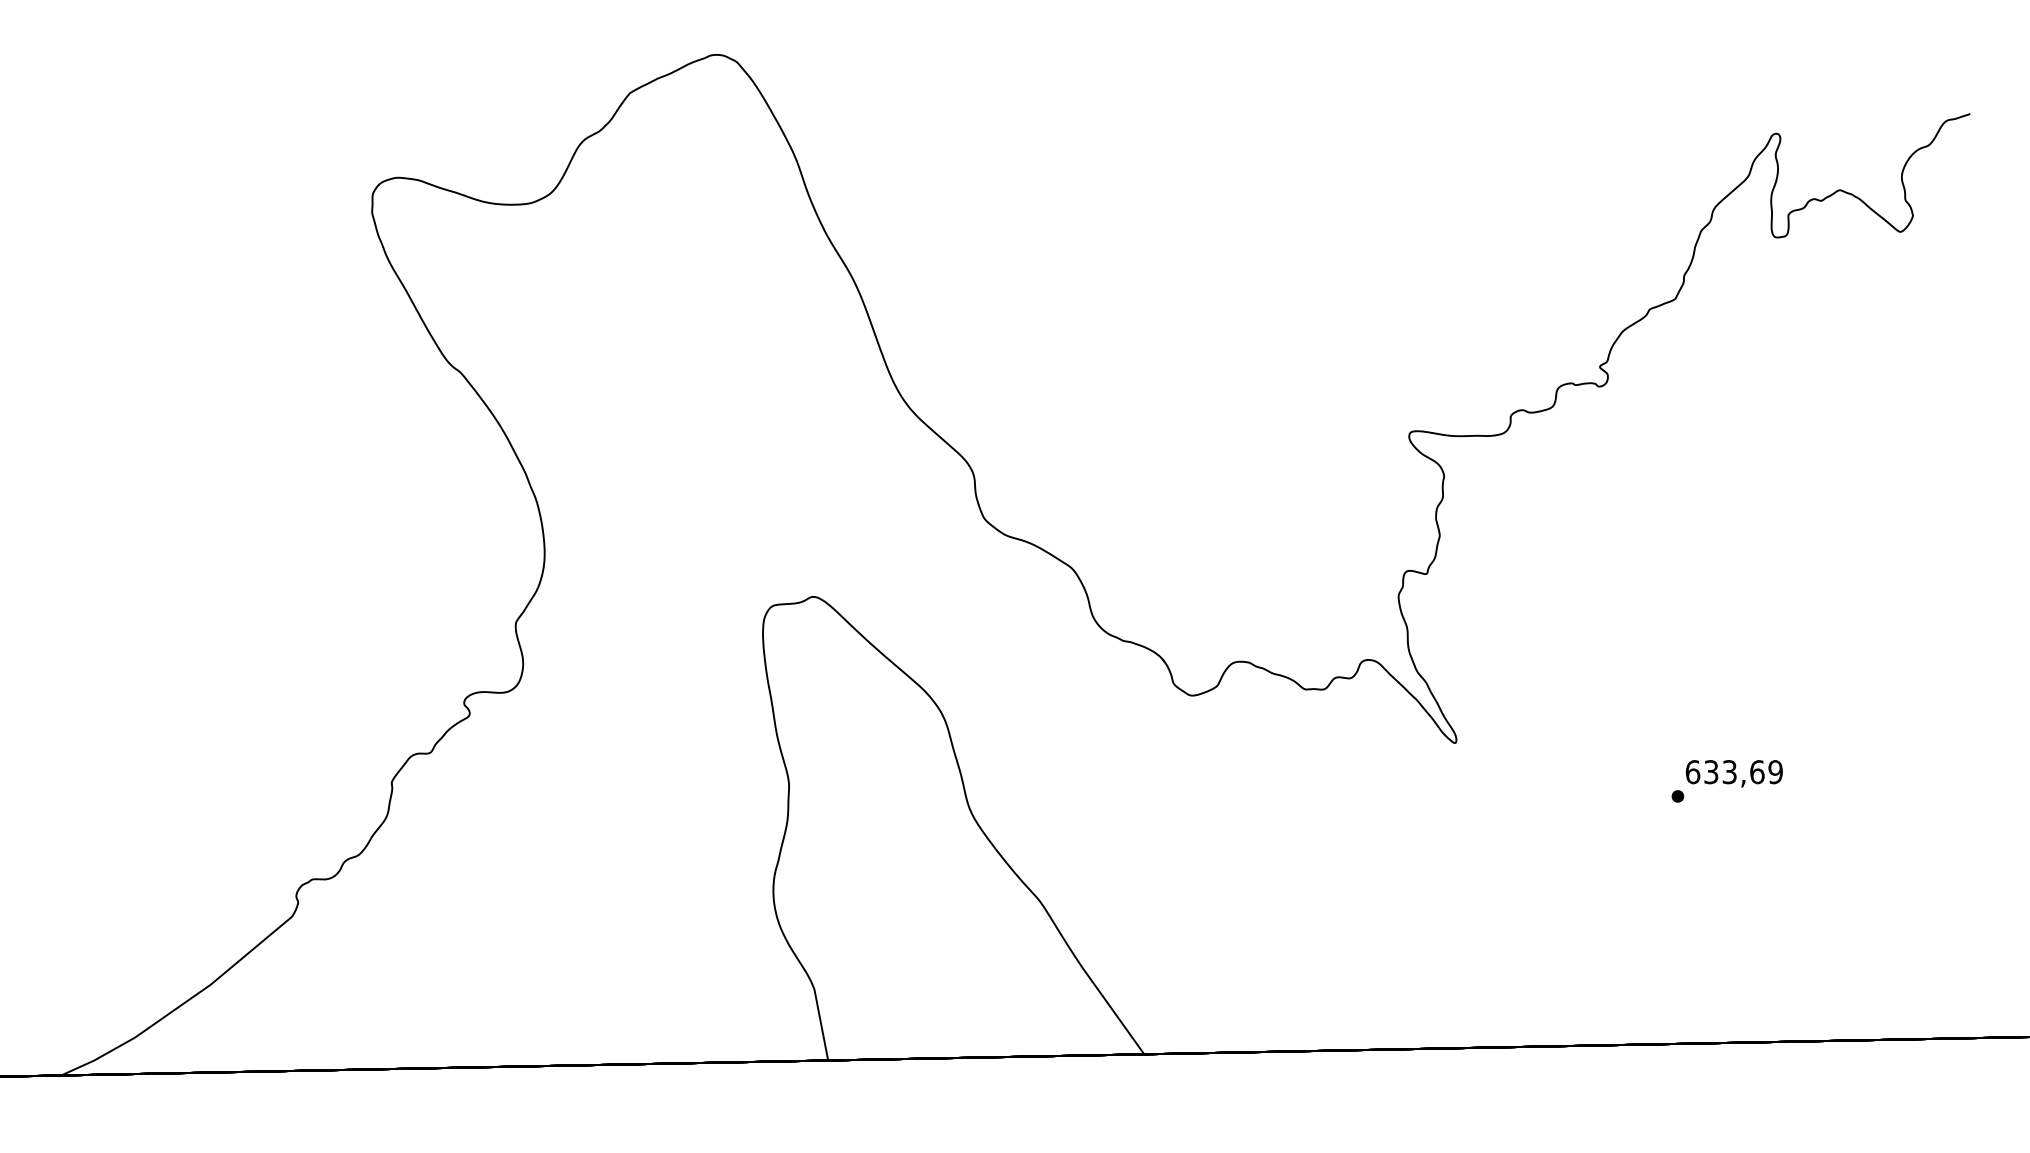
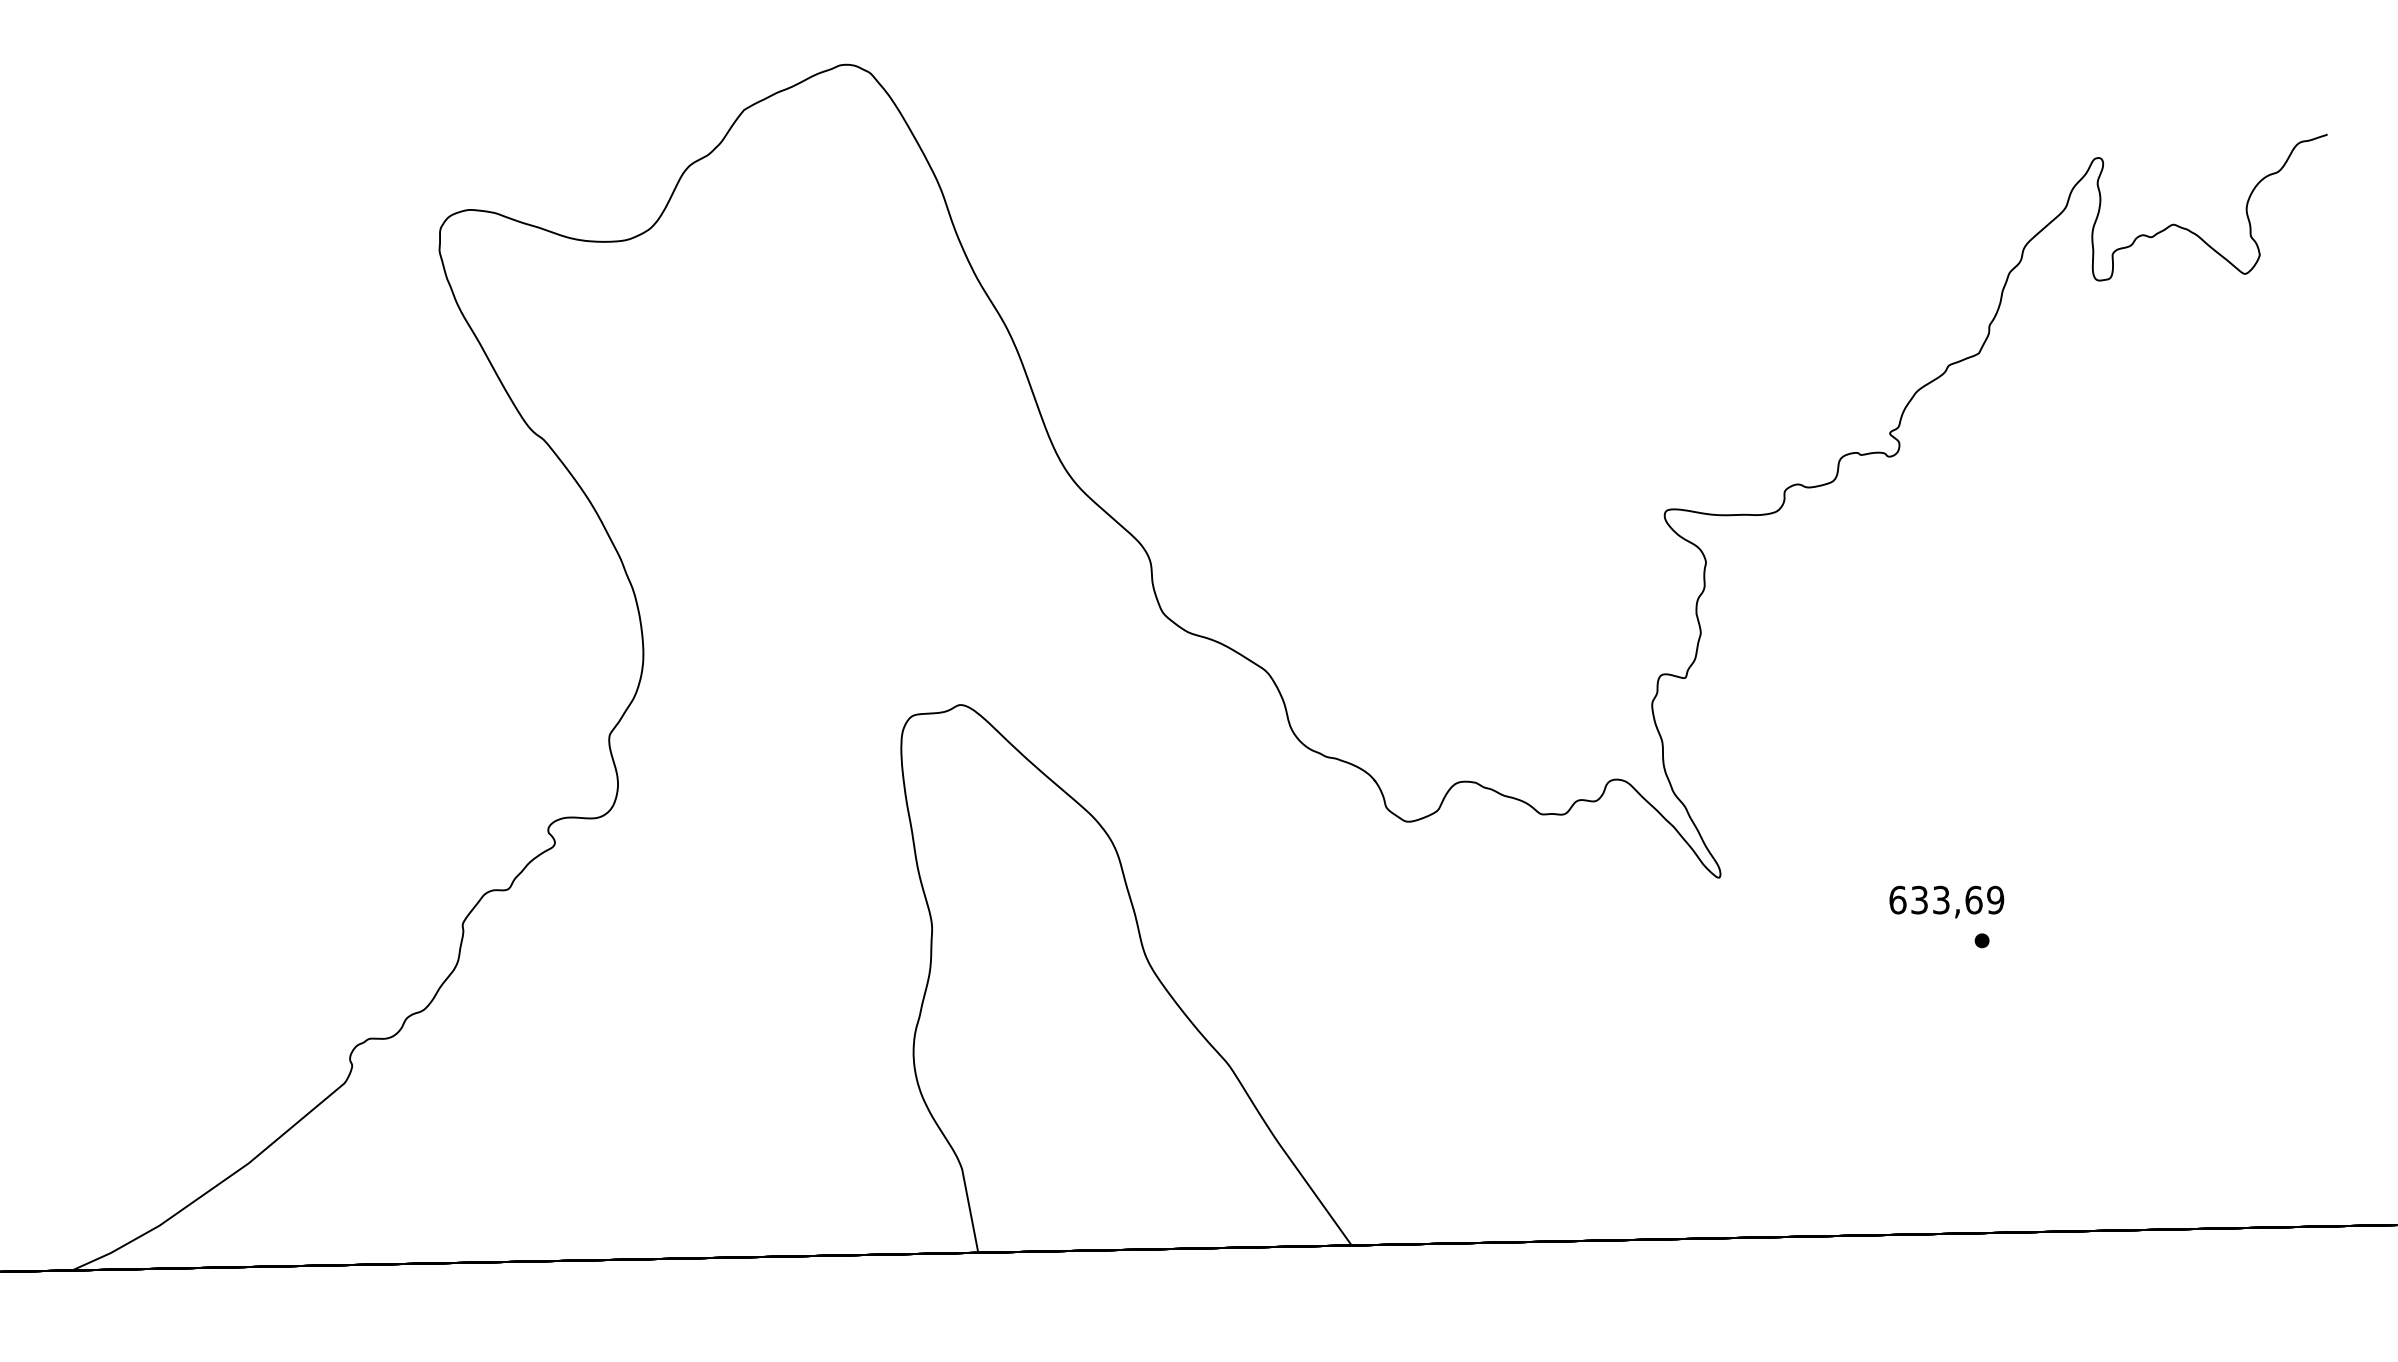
text: (1734, 773) -> (1946, 901), moved

